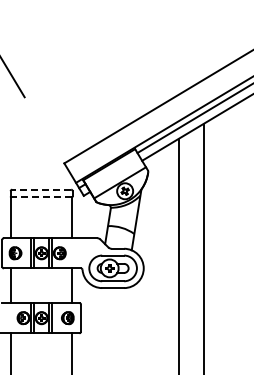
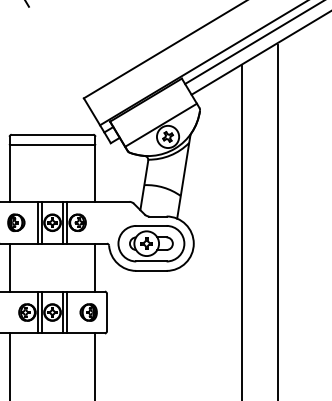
line: (41, 189) -> (52, 134), dashed -> solid
line: (41, 197) -> (52, 145), dashed -> solid

